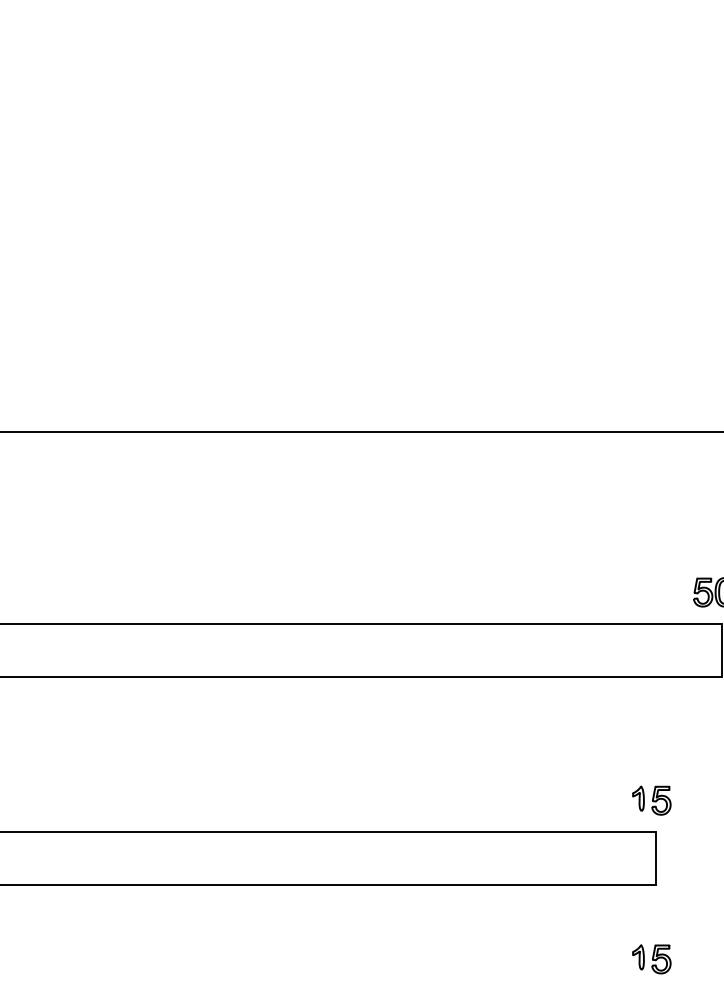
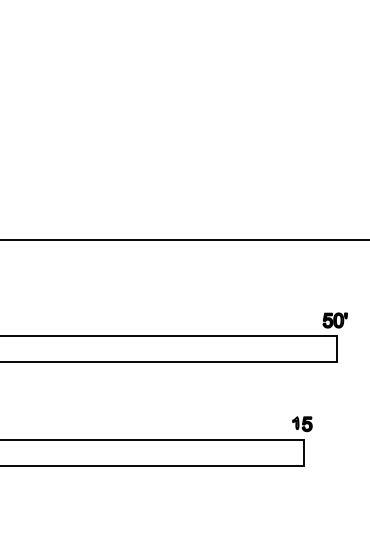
part: (651, 959) -> (302, 503), removed

